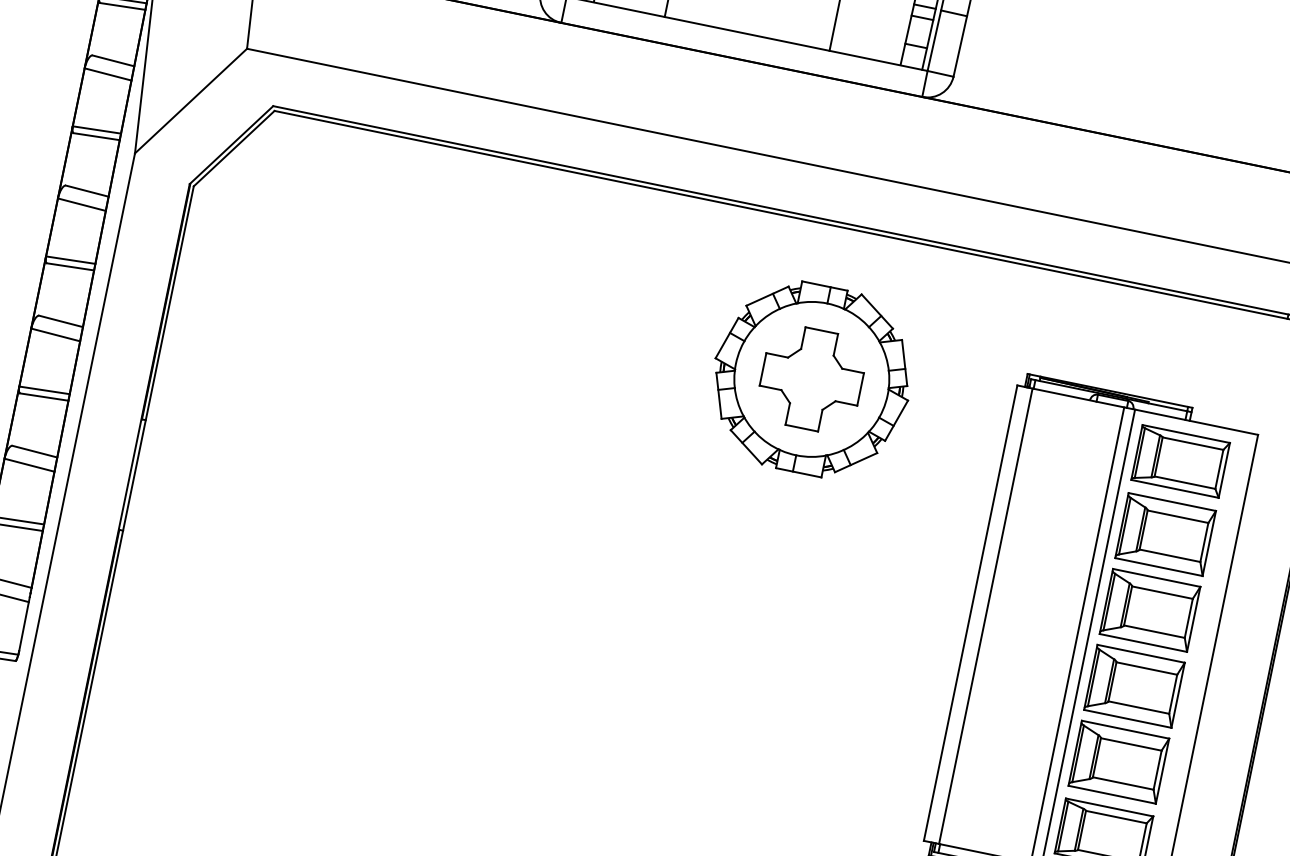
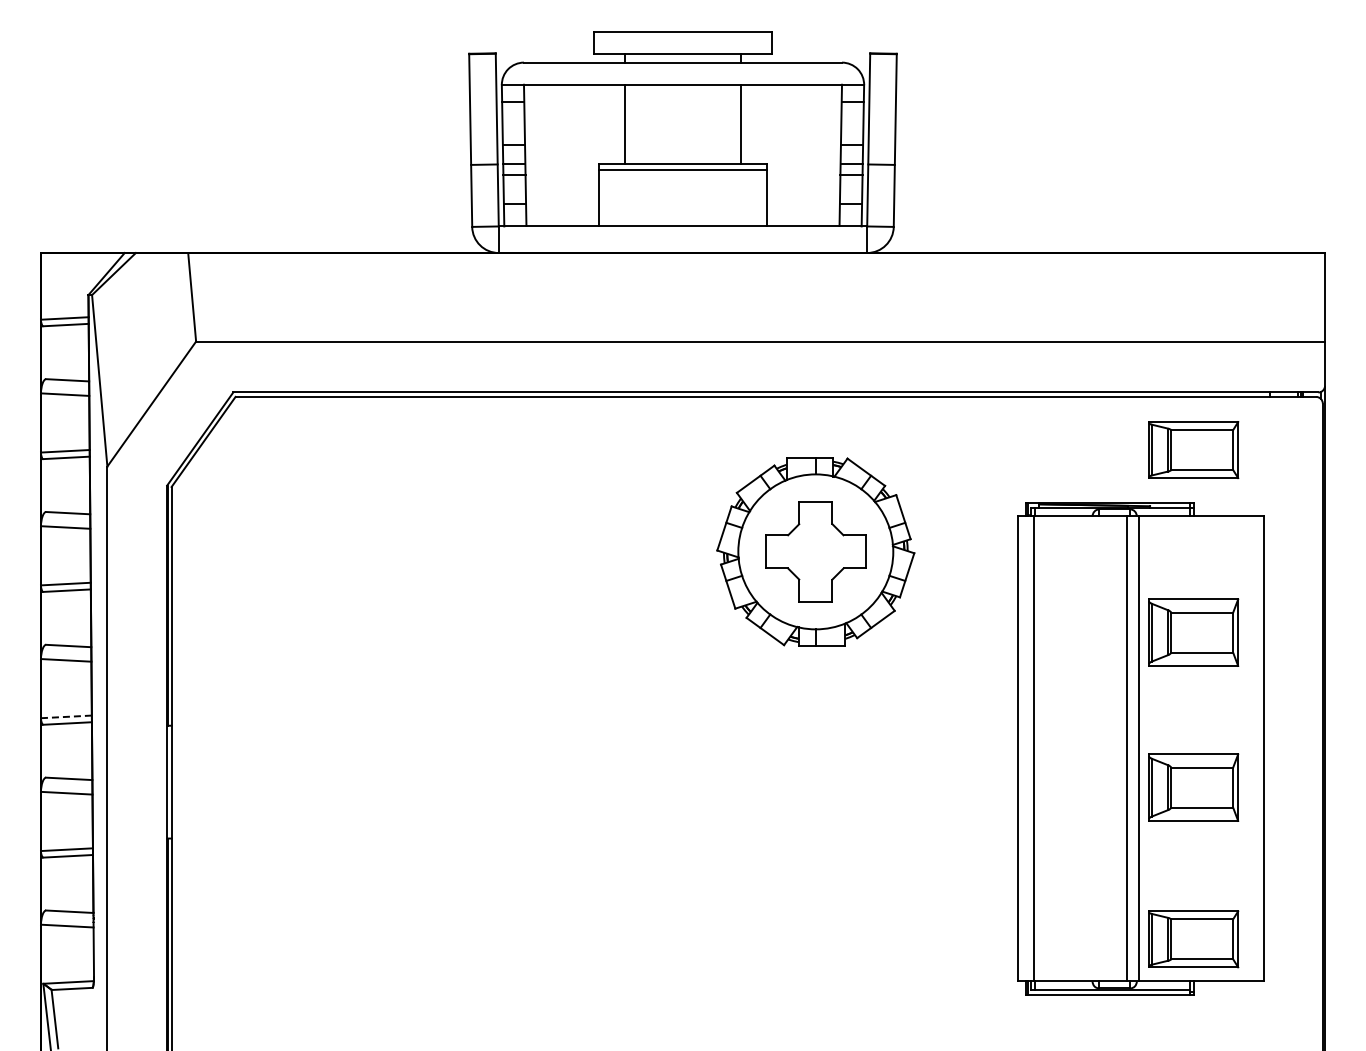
line: (43, 389) -> (65, 716), solid -> dashed
part: (1180, 460) -> (1193, 449), moved
part: (1149, 610) -> (1193, 710), removed
part: (1118, 762) -> (1193, 865), removed

